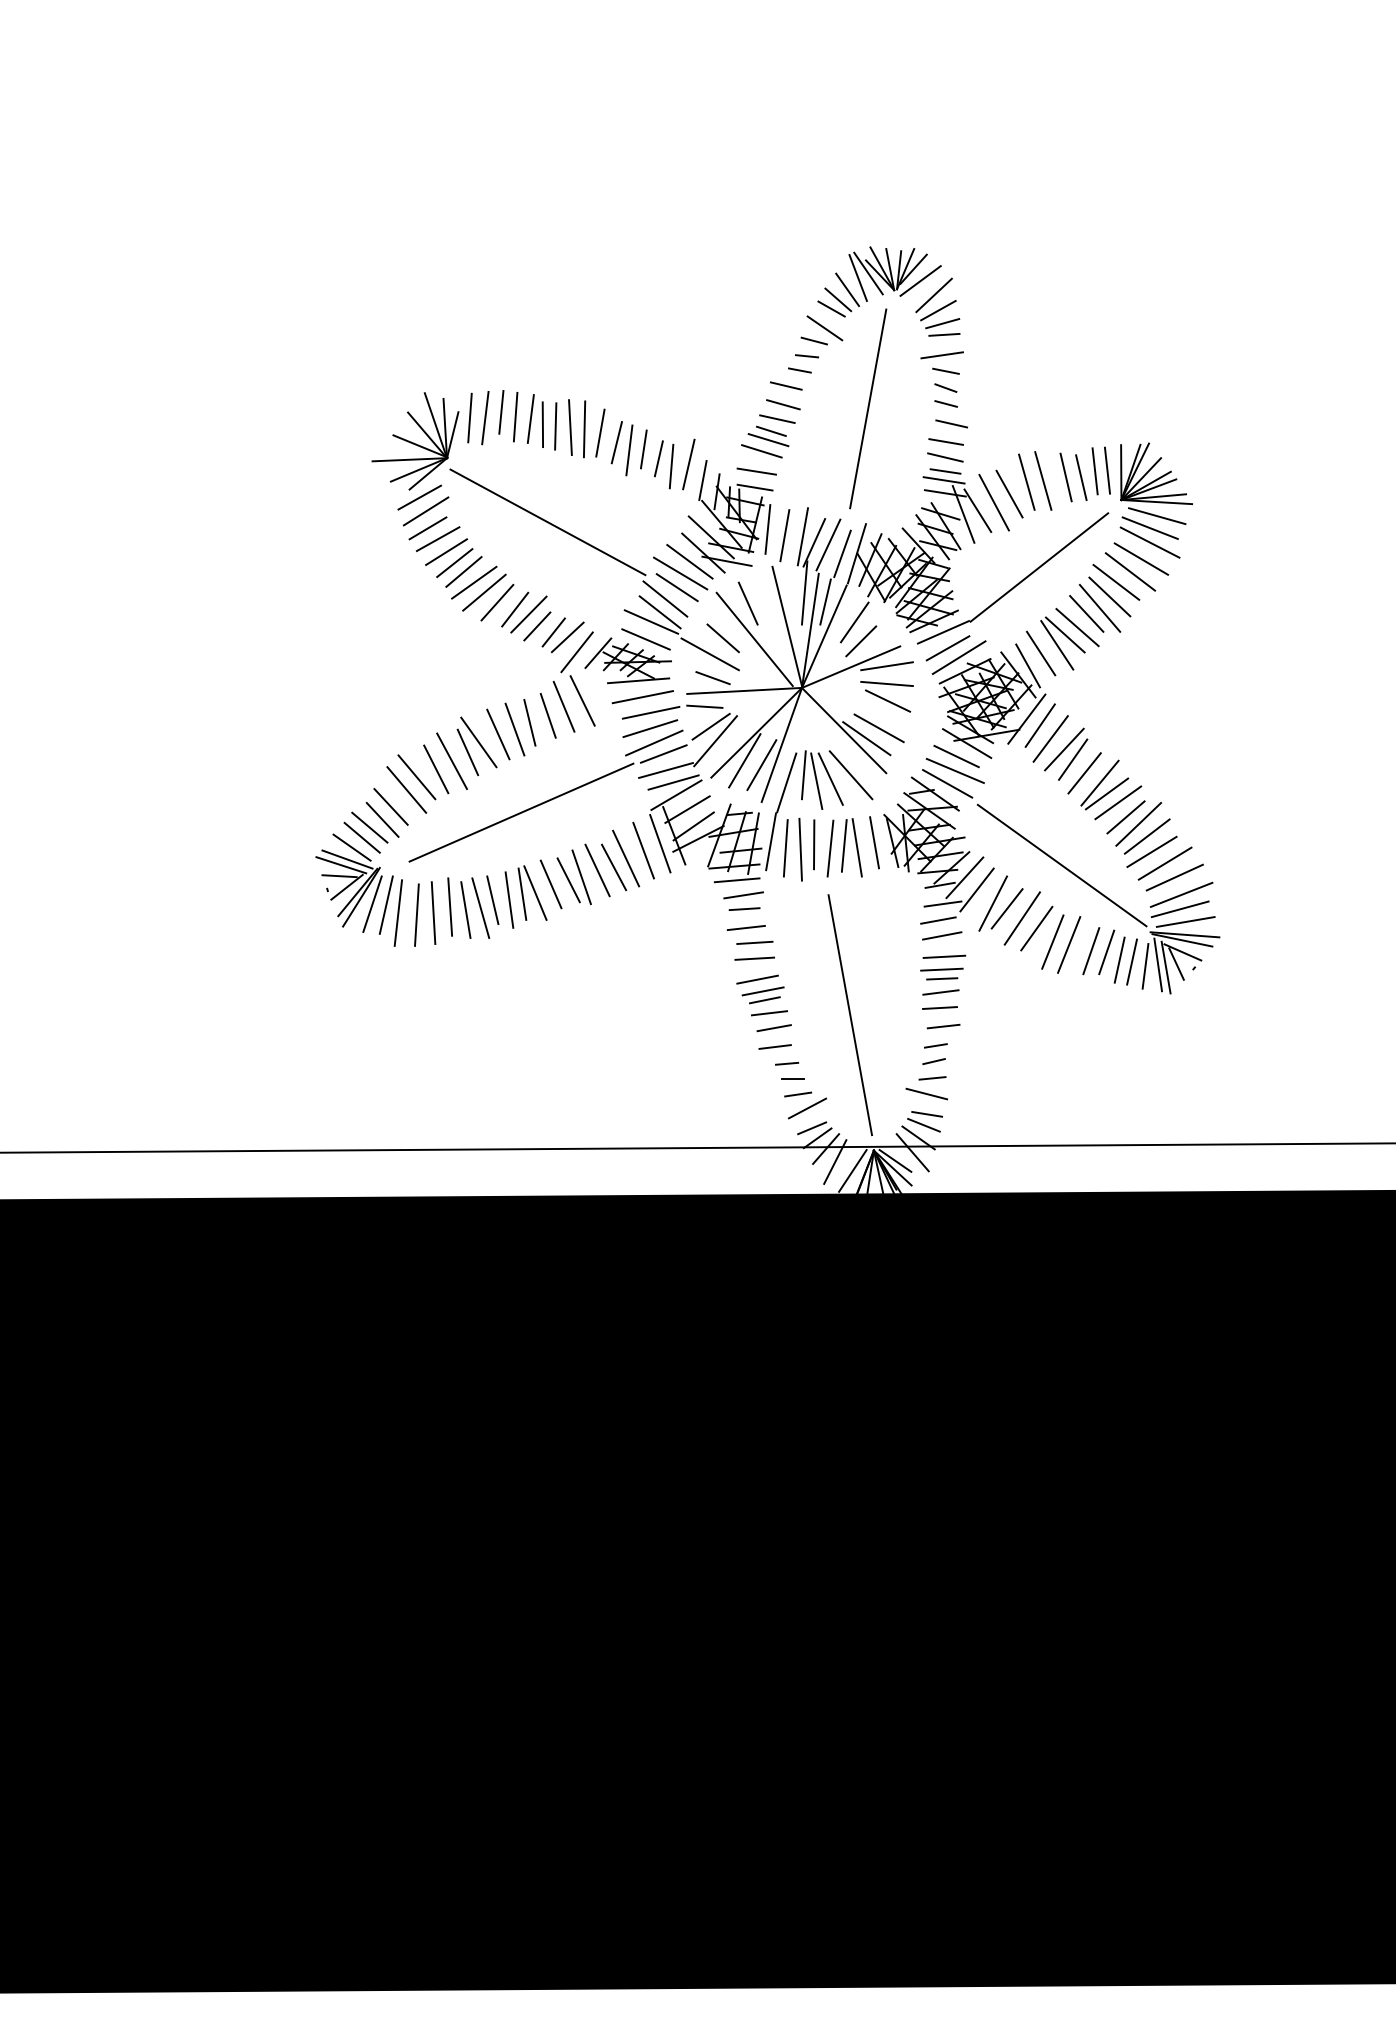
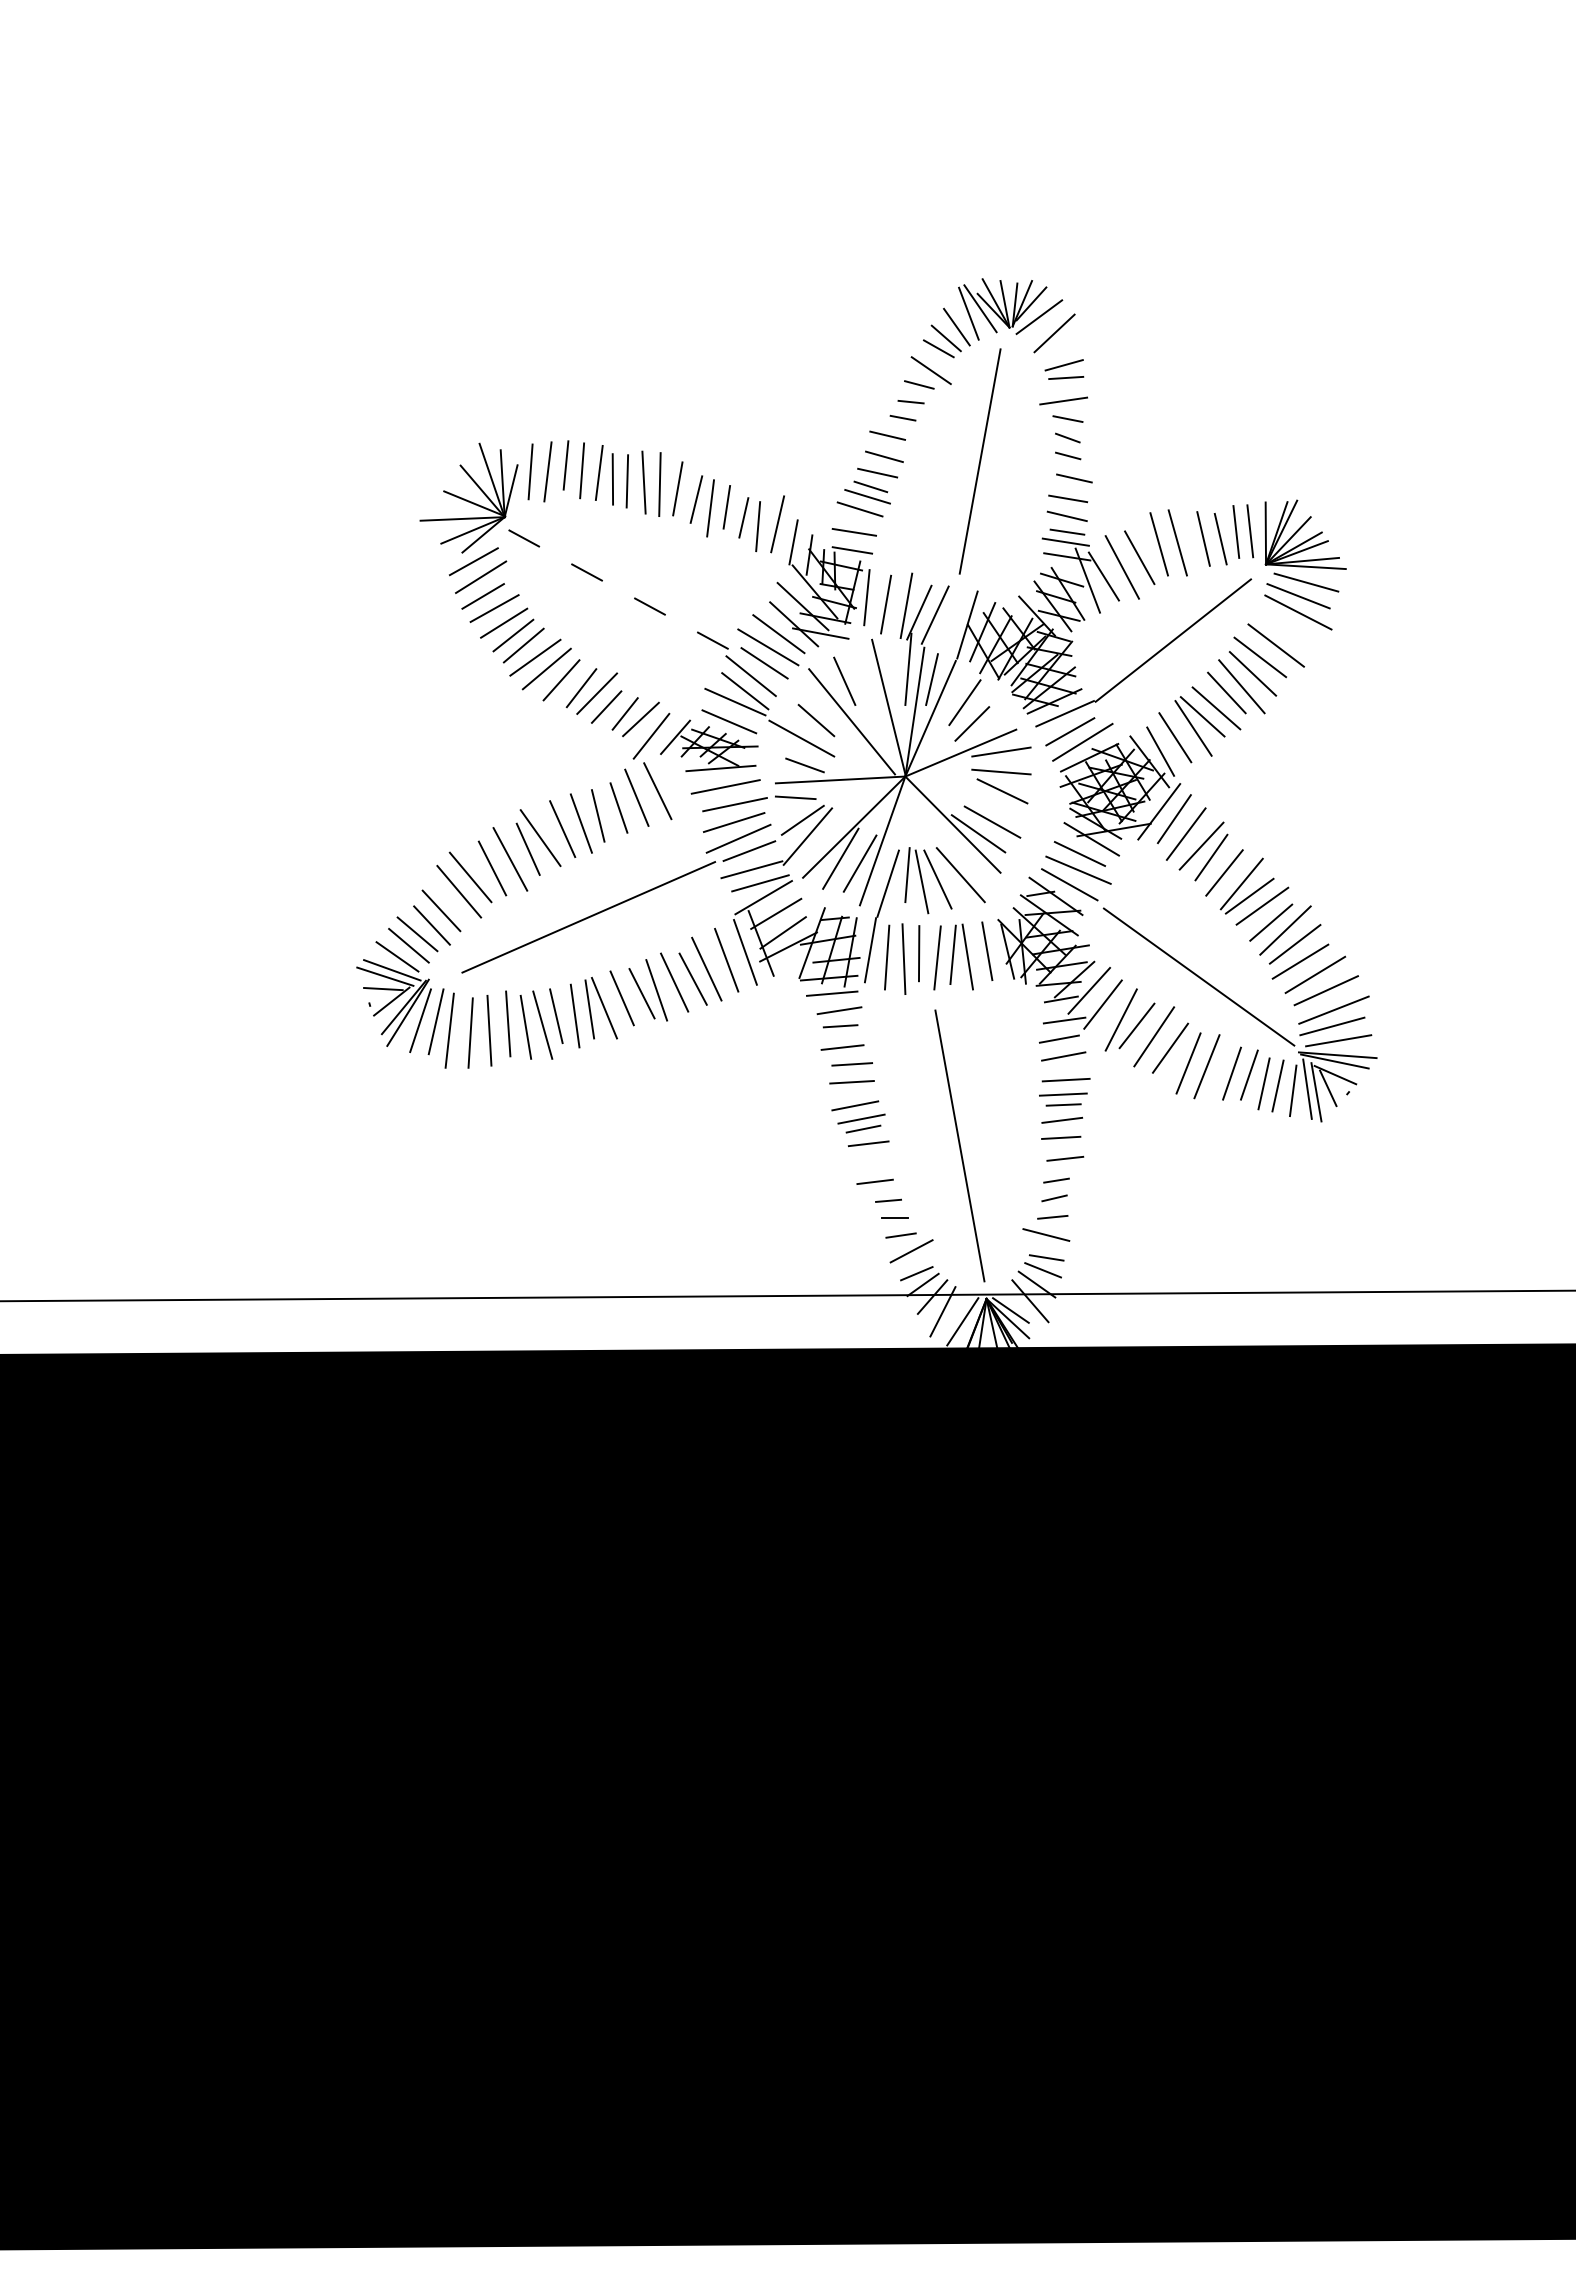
line: (937, 310) -> (1058, 350), removed
line: (547, 522) -> (618, 589), solid -> dashed
line: (841, 554) -> (950, 625), removed
line: (1141, 558) -> (1288, 630), removed
line: (773, 1028) -> (873, 1160), removed

